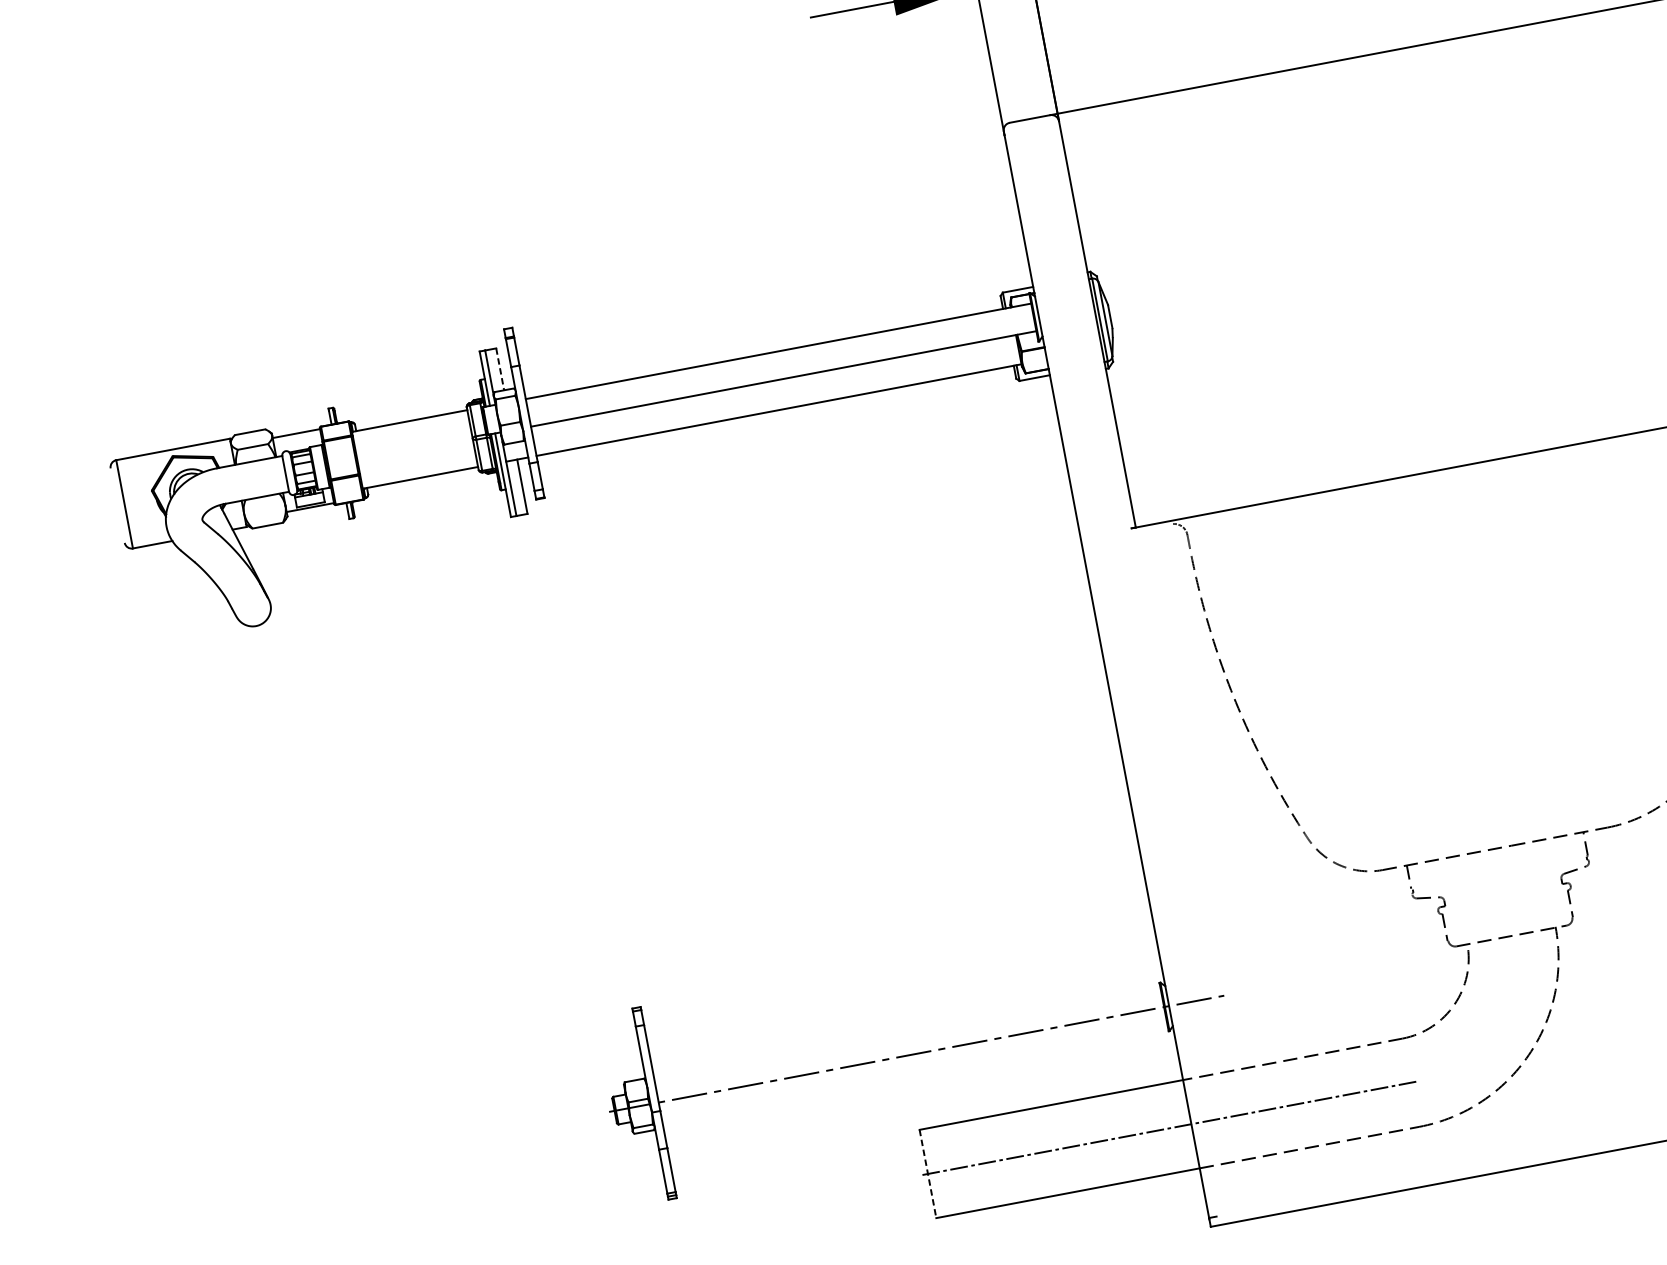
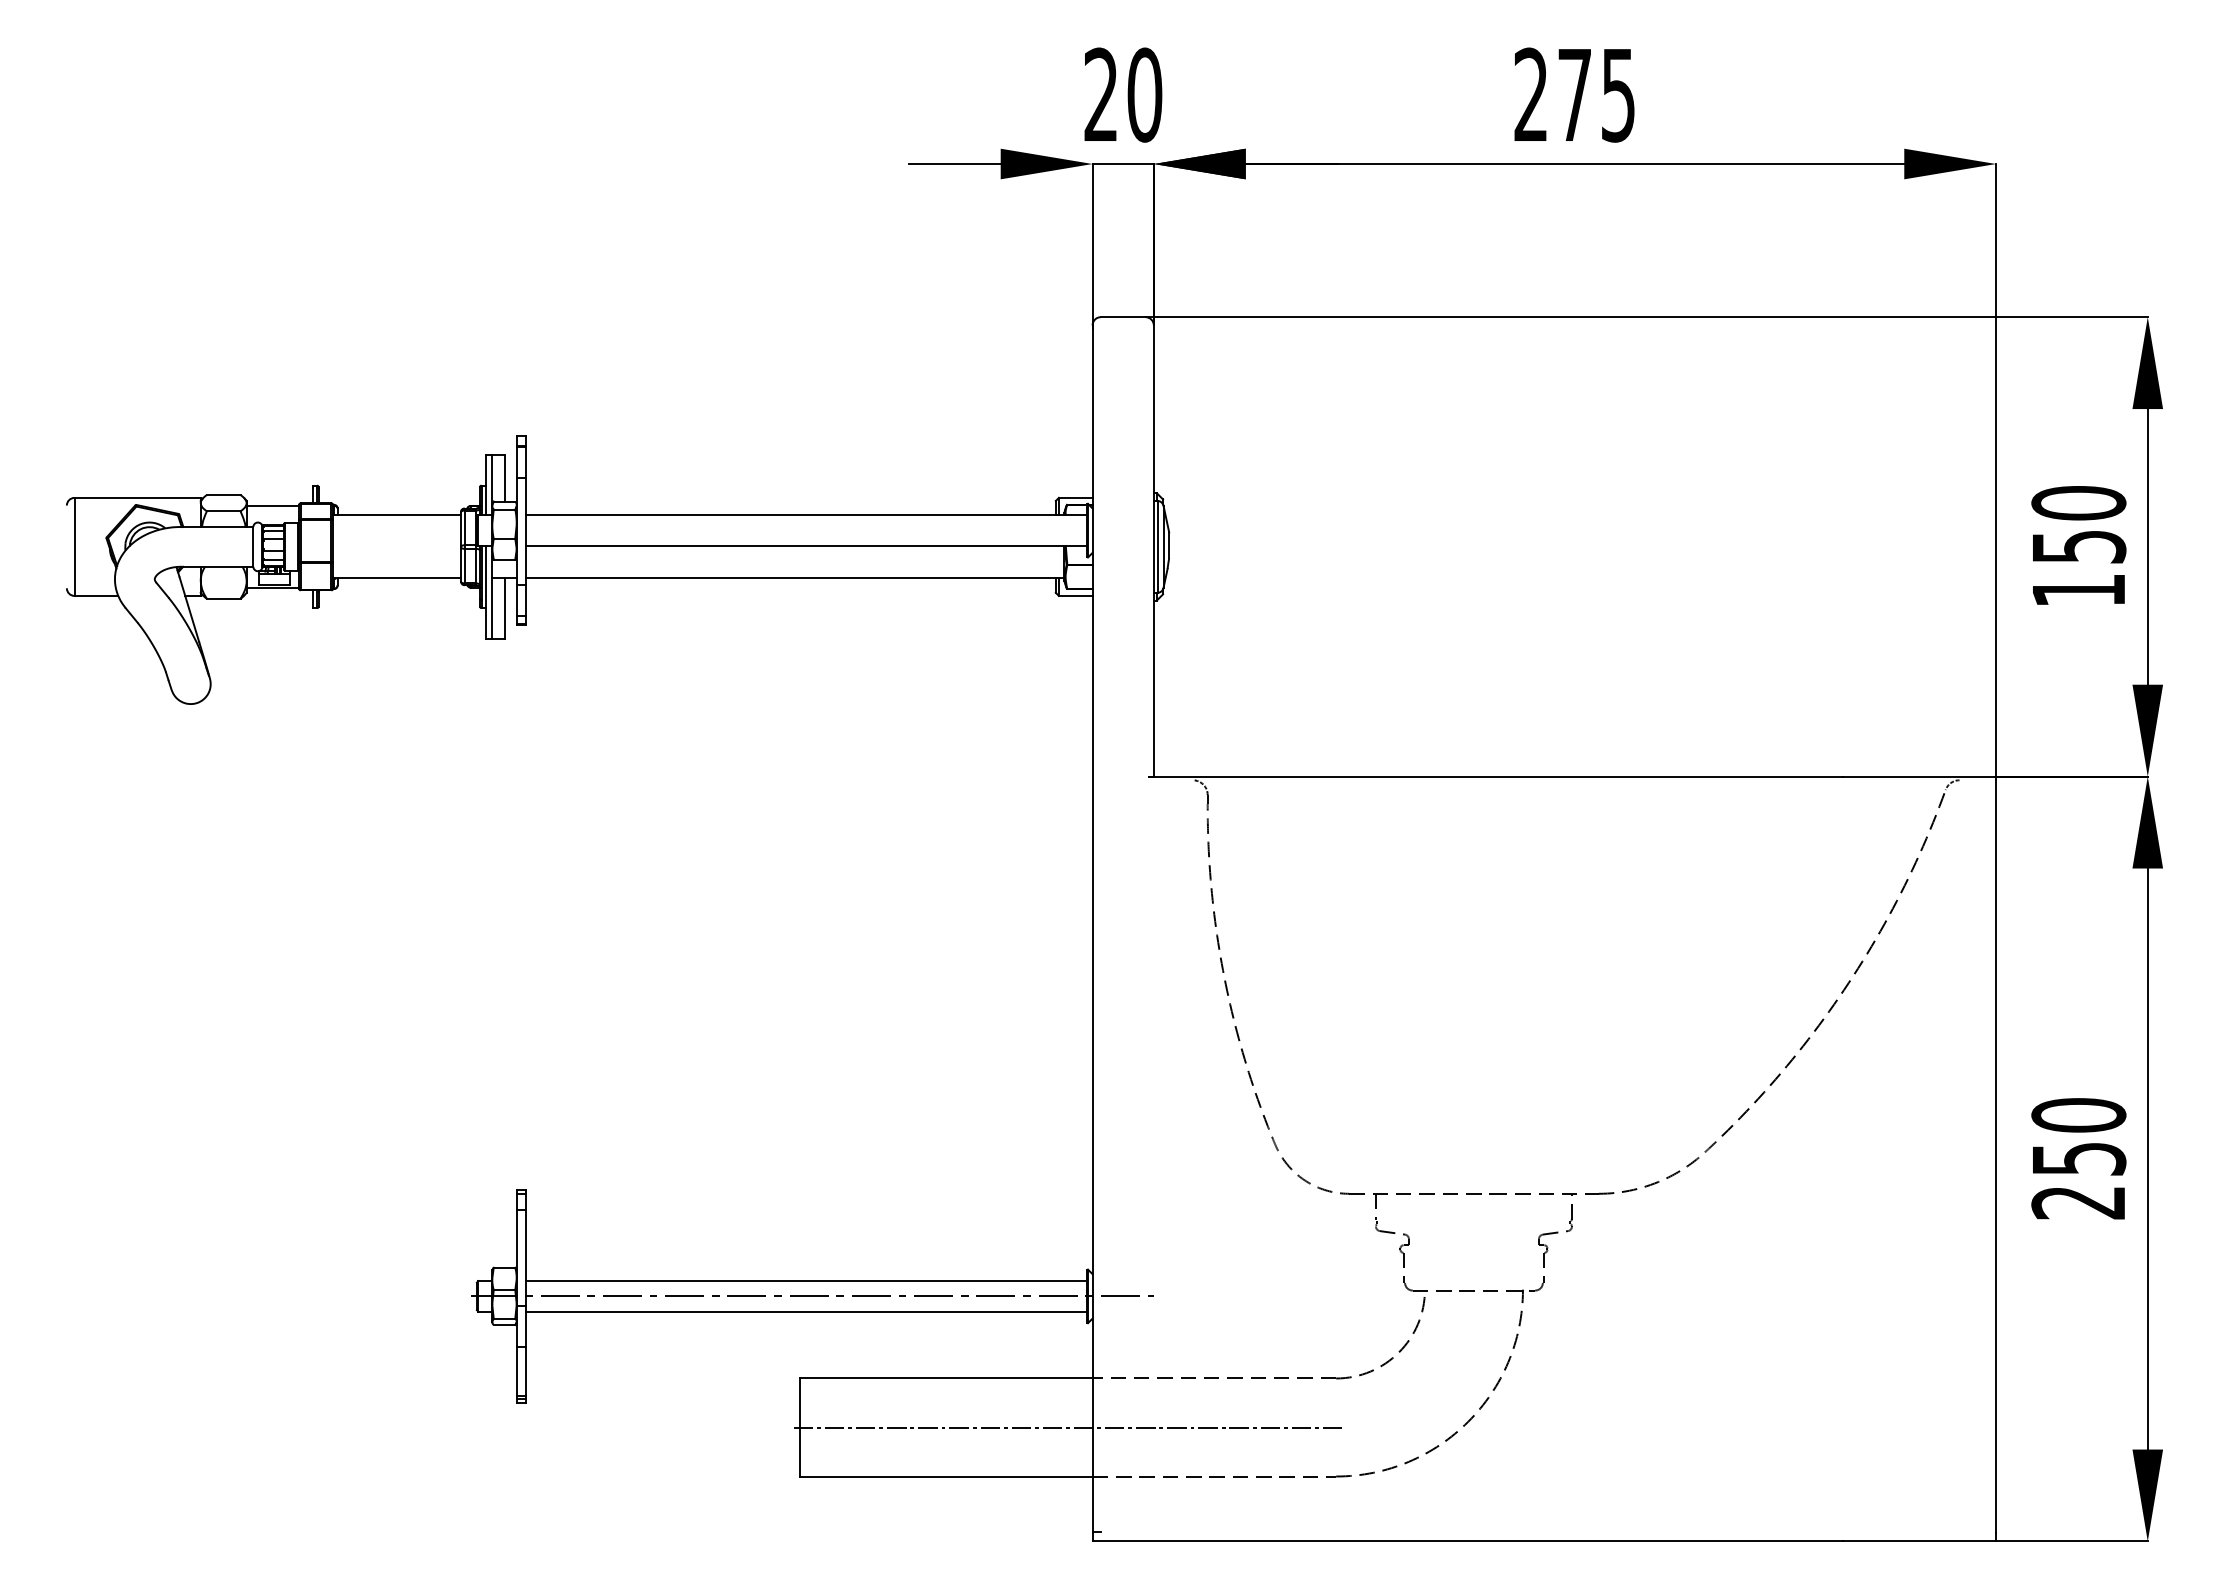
line: (500, 369) -> (504, 478), dashed -> solid
line: (908, 1041) -> (806, 1281), added
line: (913, 1068) -> (806, 1311), added
line: (928, 1173) -> (800, 1427), dashed -> solid

